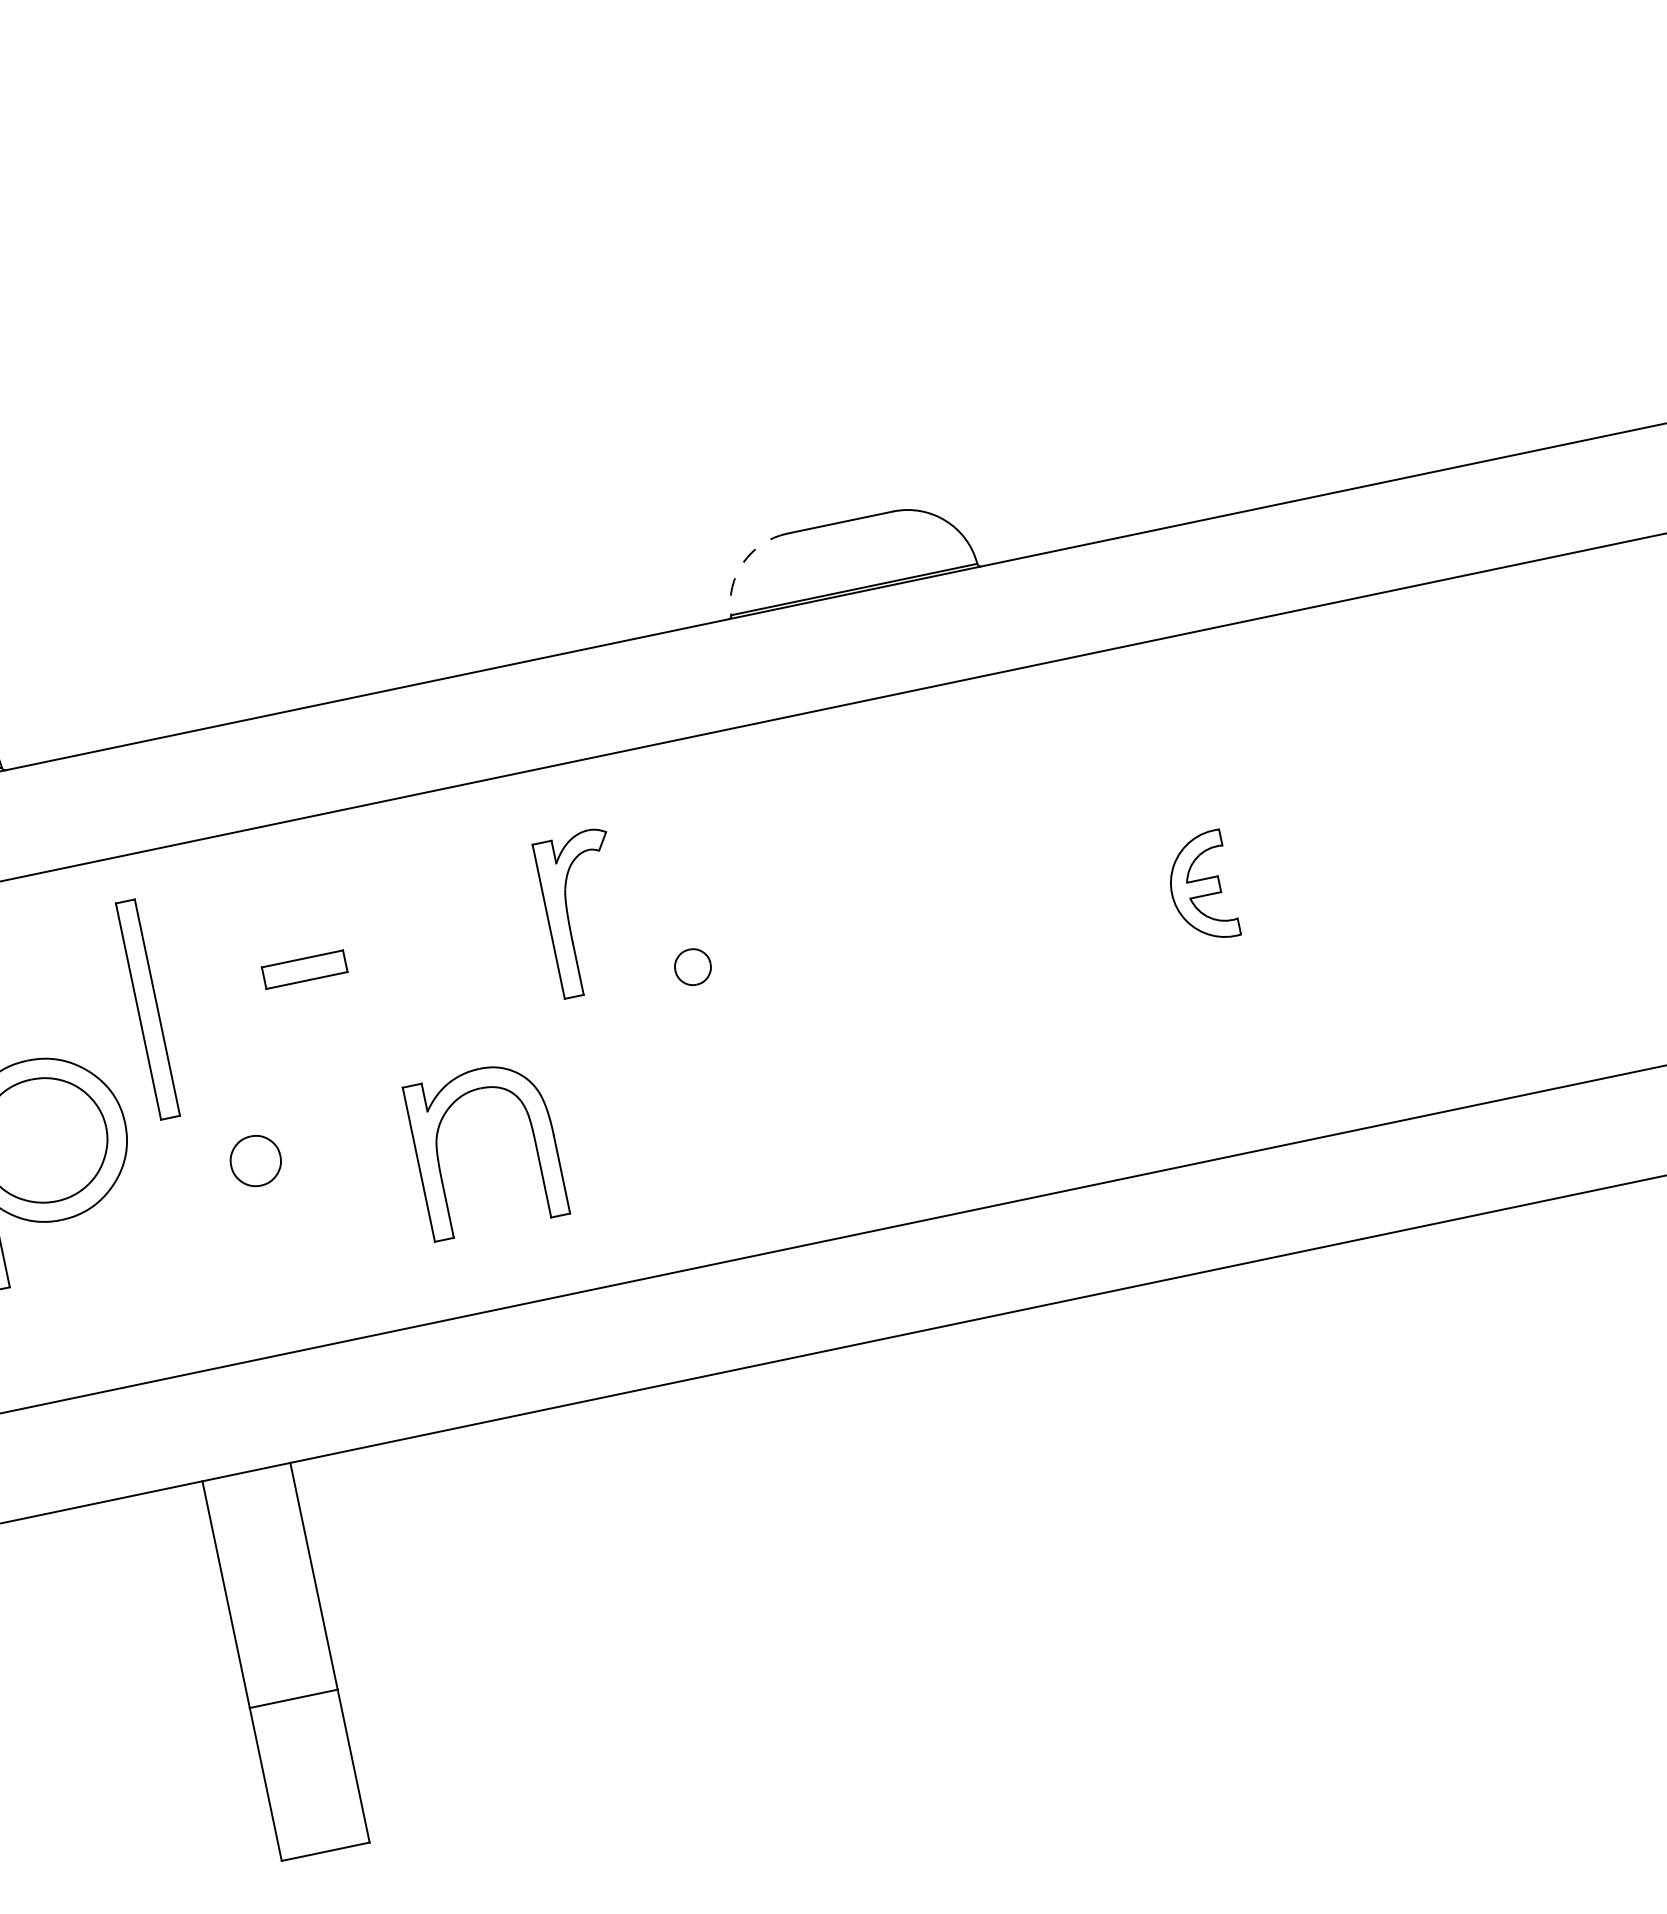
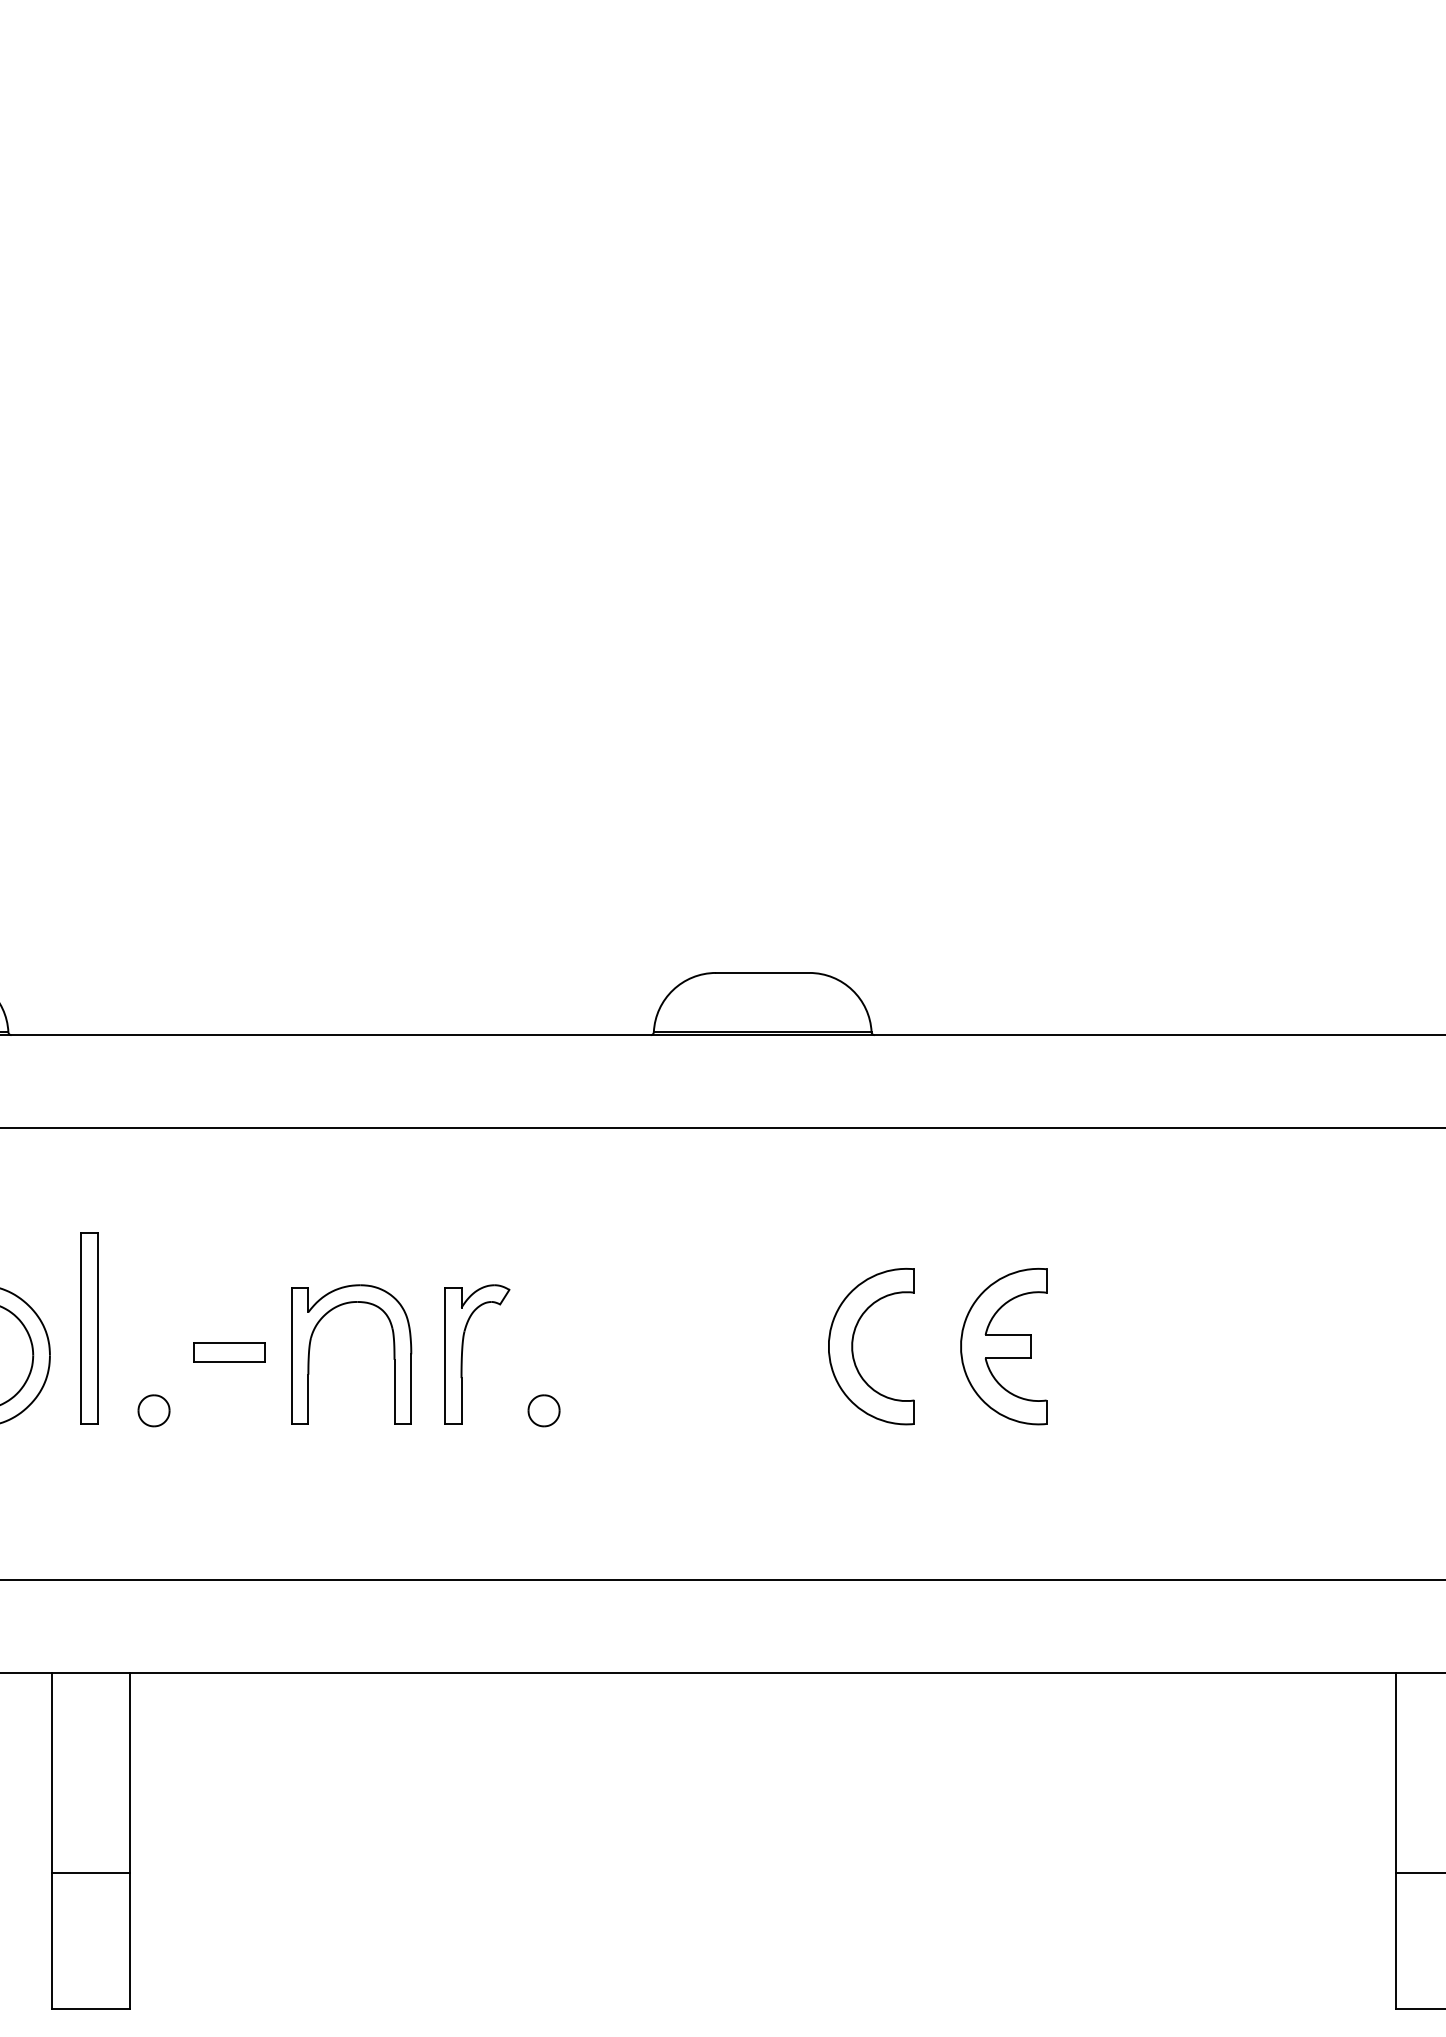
arc: (743, 563) -> (673, 990), dashed -> solid
part: (1200, 887) -> (1003, 1346), size x1.67
part: (568, 911) -> (463, 1350), moved
part: (1031, 923) -> (853, 1346), added
part: (692, 966) -> (543, 1410), moved
part: (304, 970) -> (229, 1352), moved
part: (148, 1009) -> (89, 1328), moved
part: (438, 1154) -> (310, 1350), moved
part: (255, 1160) -> (153, 1410), size x0.71

